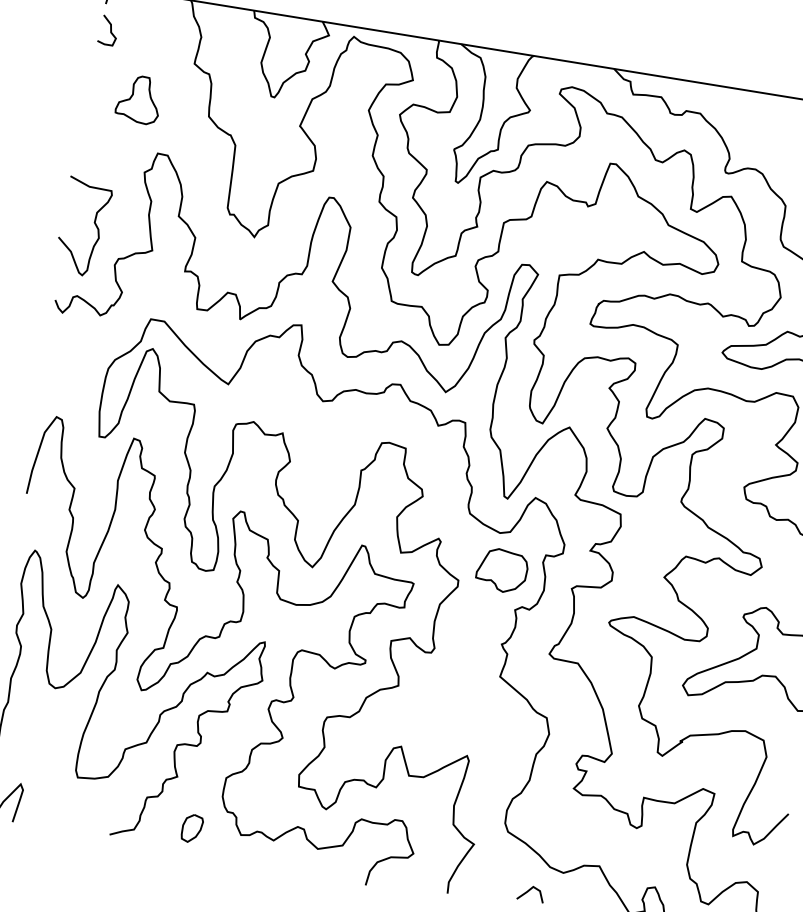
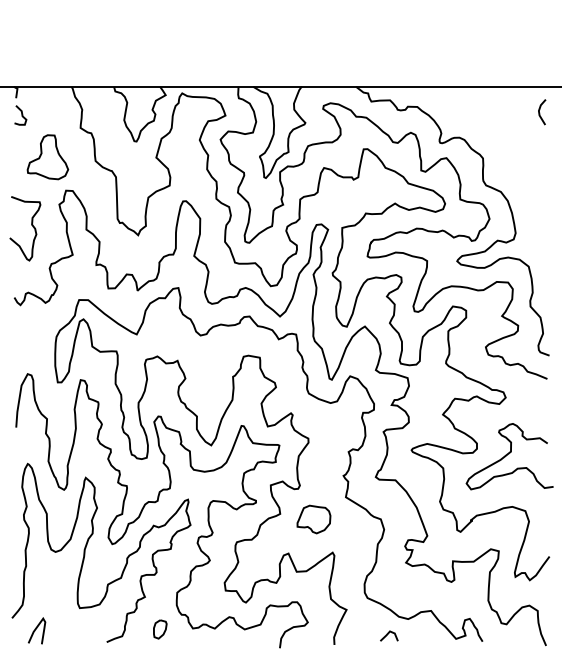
part: (138, 99) -> (47, 157), size x1.43
curve: (93, 223) -> (31, 225), moved
part: (501, 570) -> (313, 519), moved

